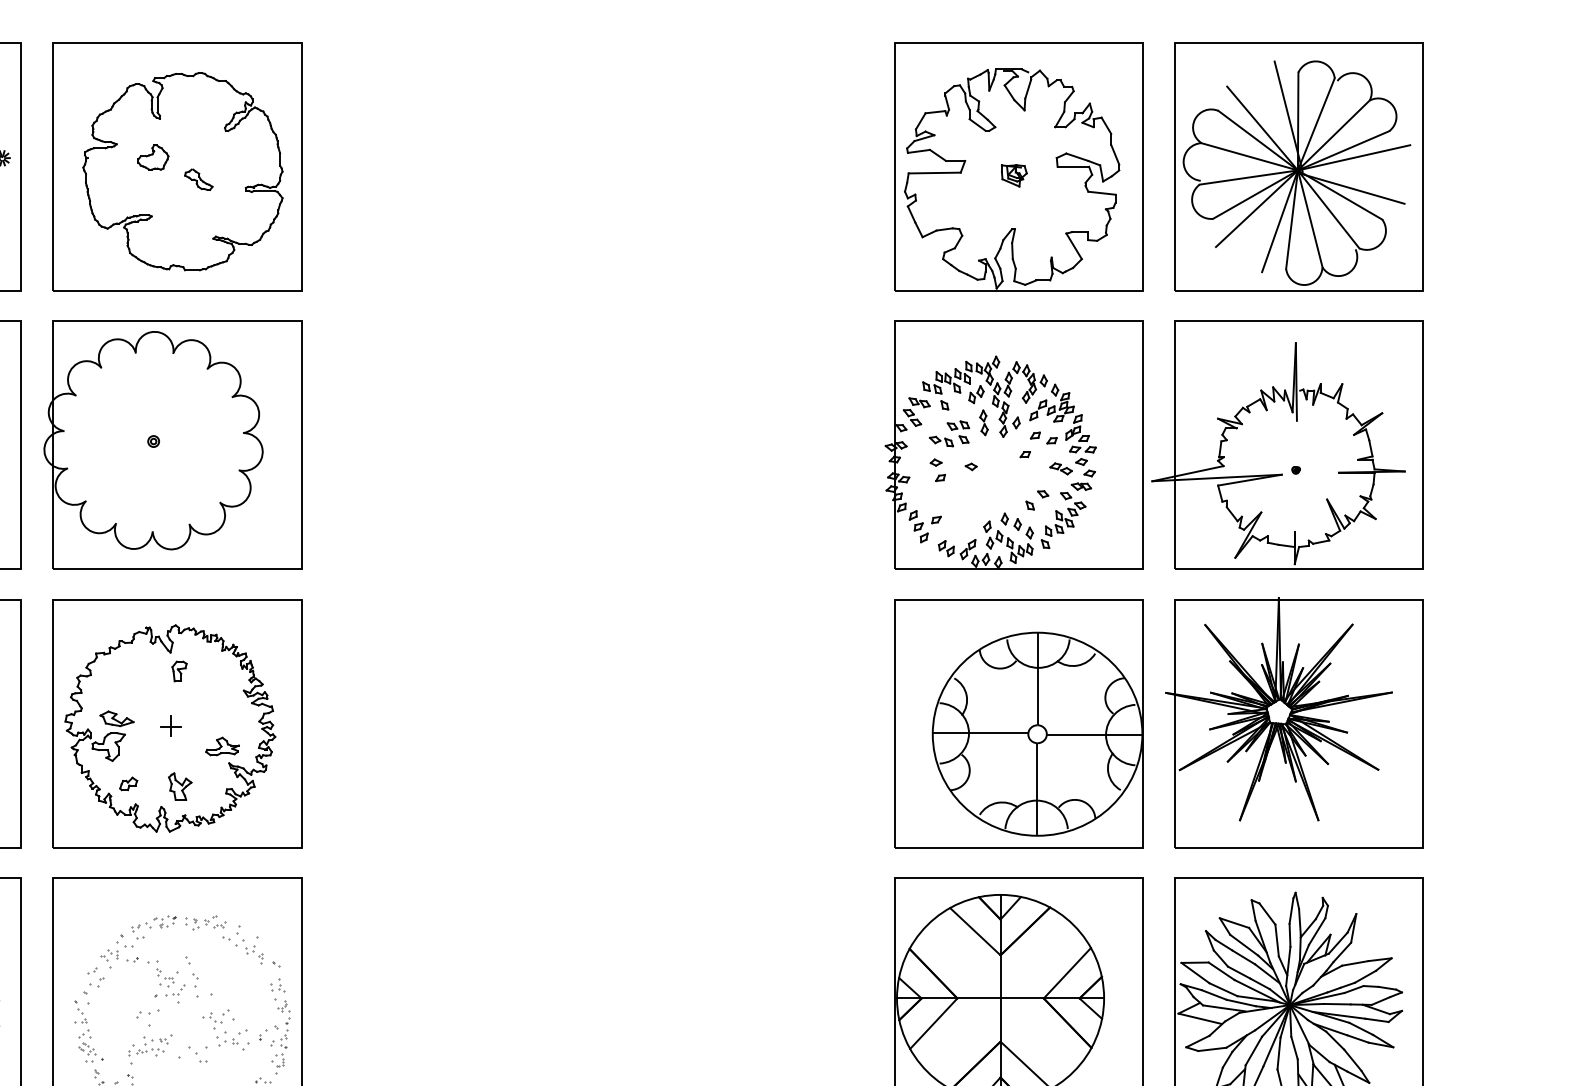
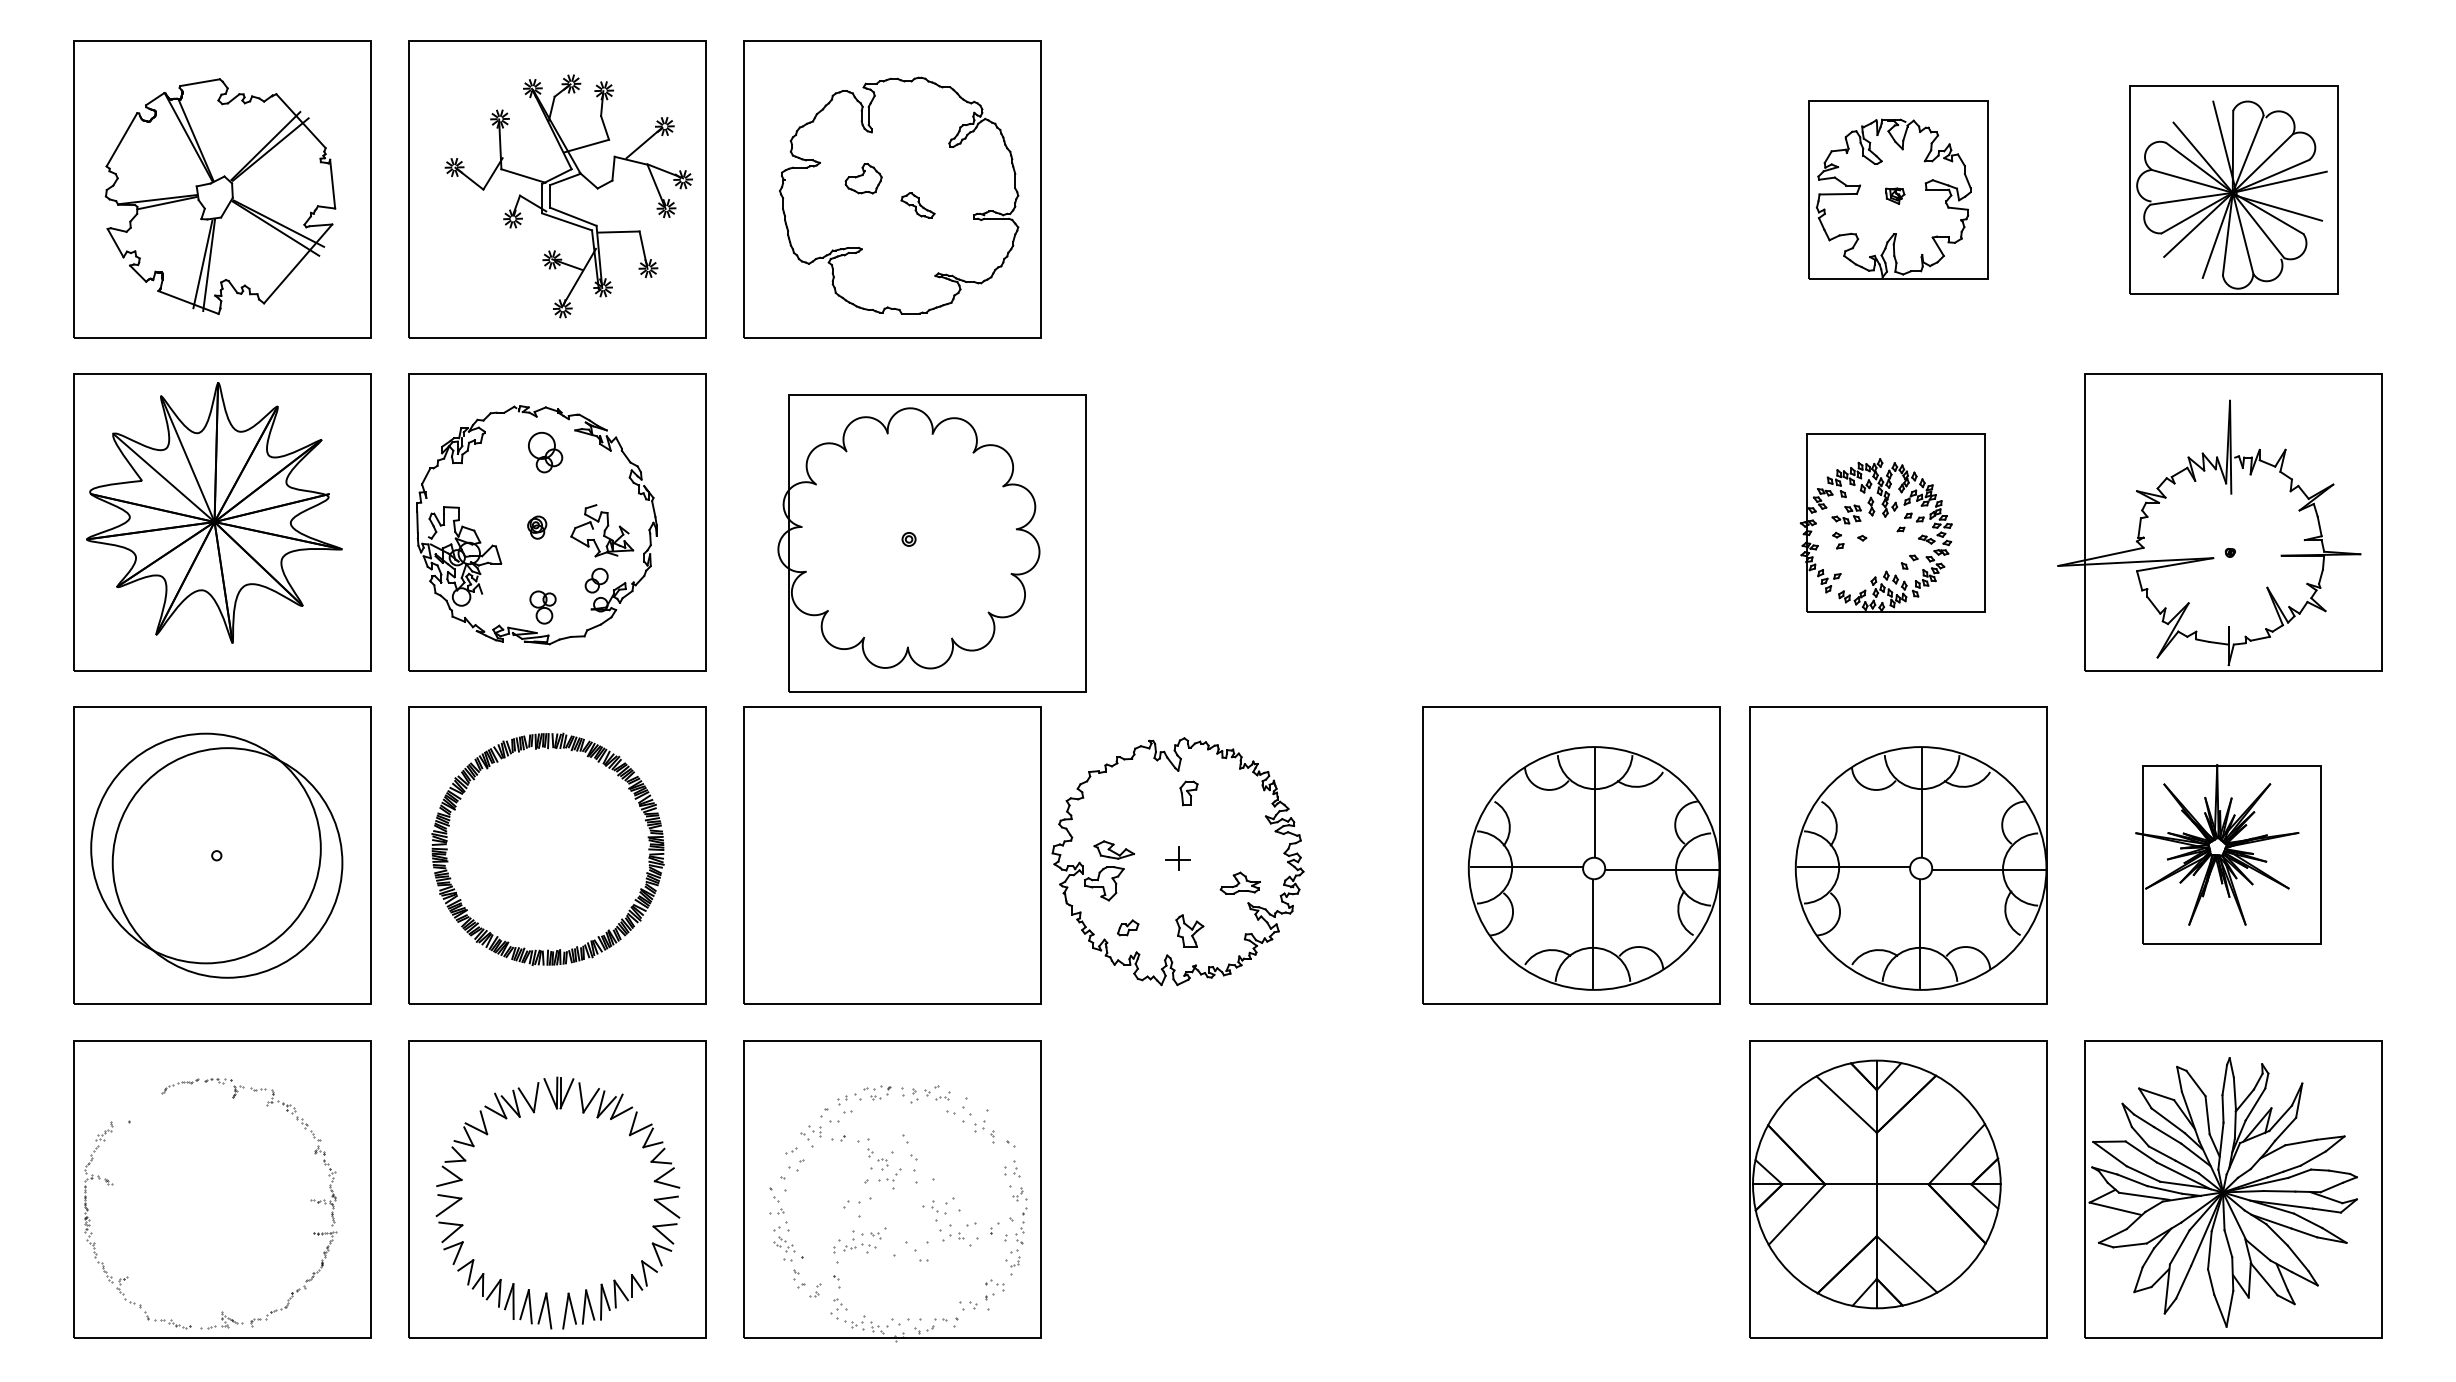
part: (1018, 166) -> (1898, 189), size x0.6
part: (1298, 166) -> (2233, 189), size x0.7
part: (172, 444) -> (931, 543), moved
part: (1013, 444) -> (1892, 522), size x0.6
part: (1294, 722) -> (2228, 854), size x0.6
part: (745, 723) -> (1571, 855), added
part: (169, 728) -> (1177, 861), moved

